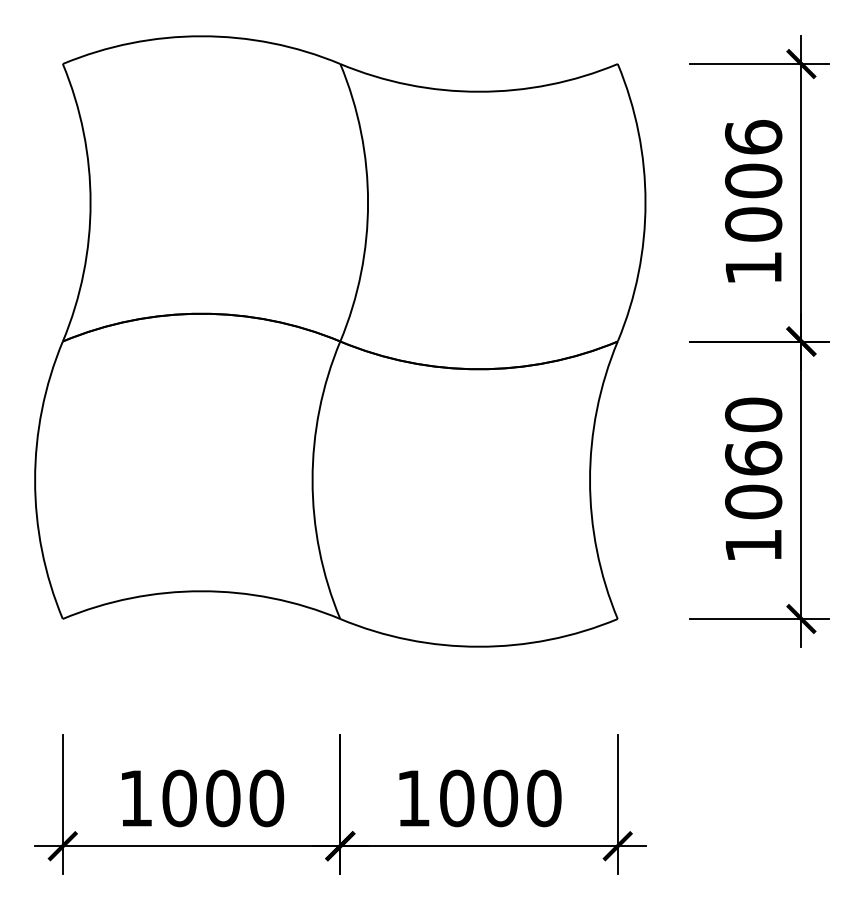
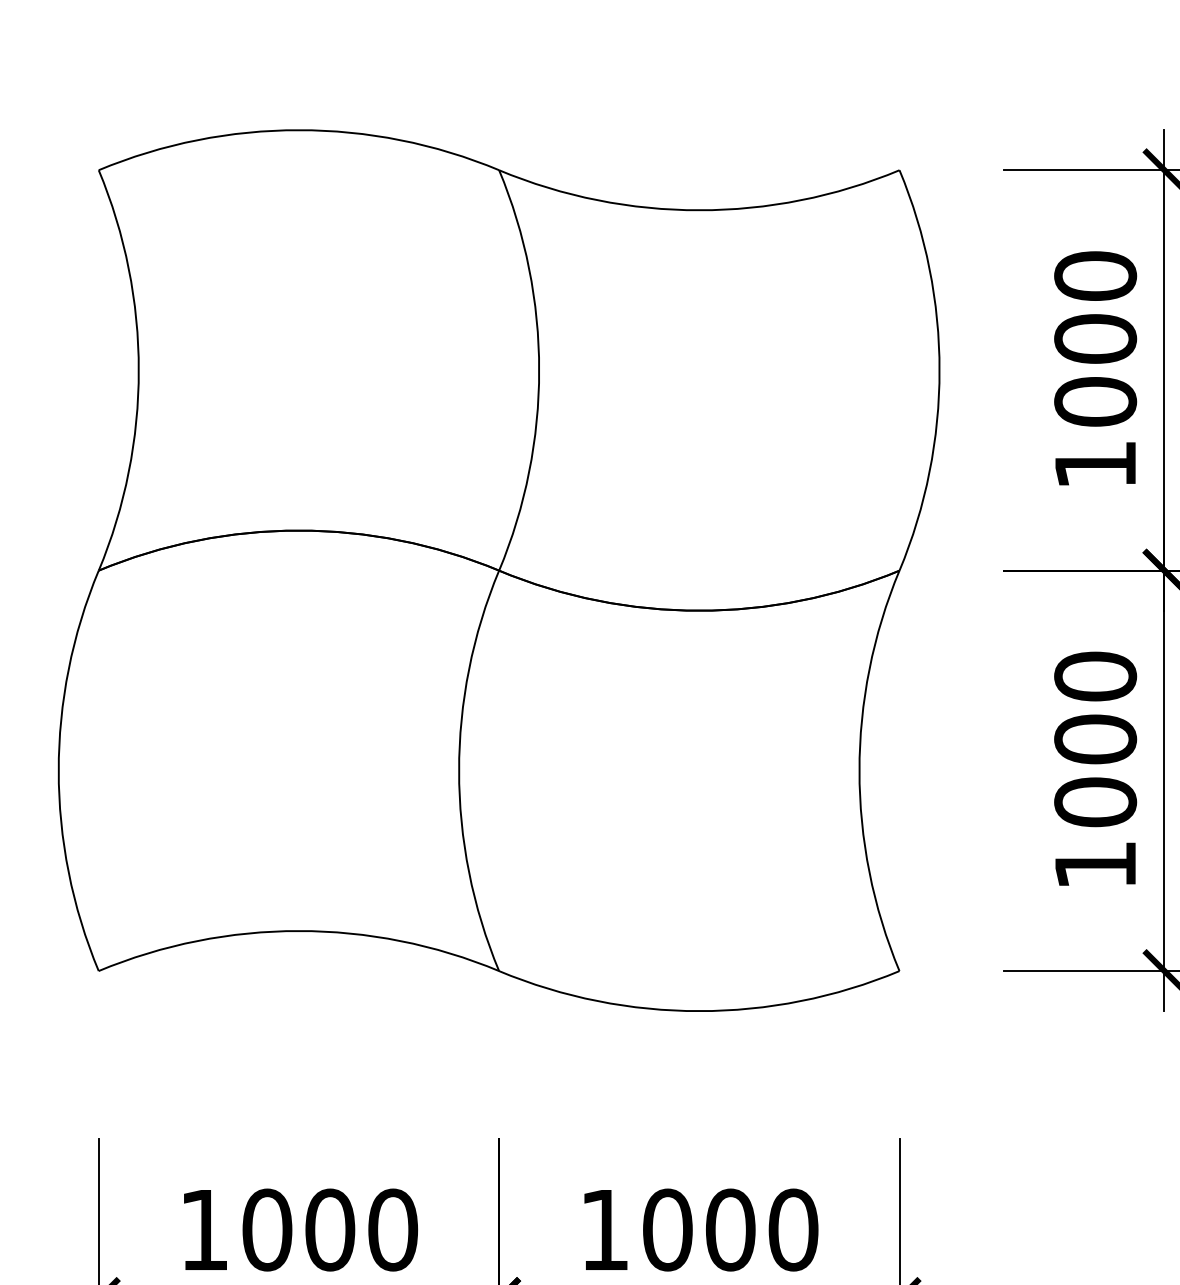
text: (753, 137) -> (1095, 276), 1006 -> 1000
text: (753, 458) -> (1095, 739), 1060 -> 1000

